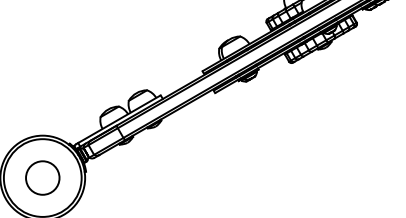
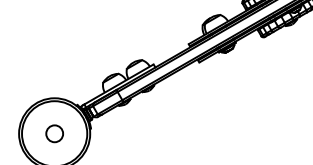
circle: (42, 177) -> (54, 133), size x0.6

